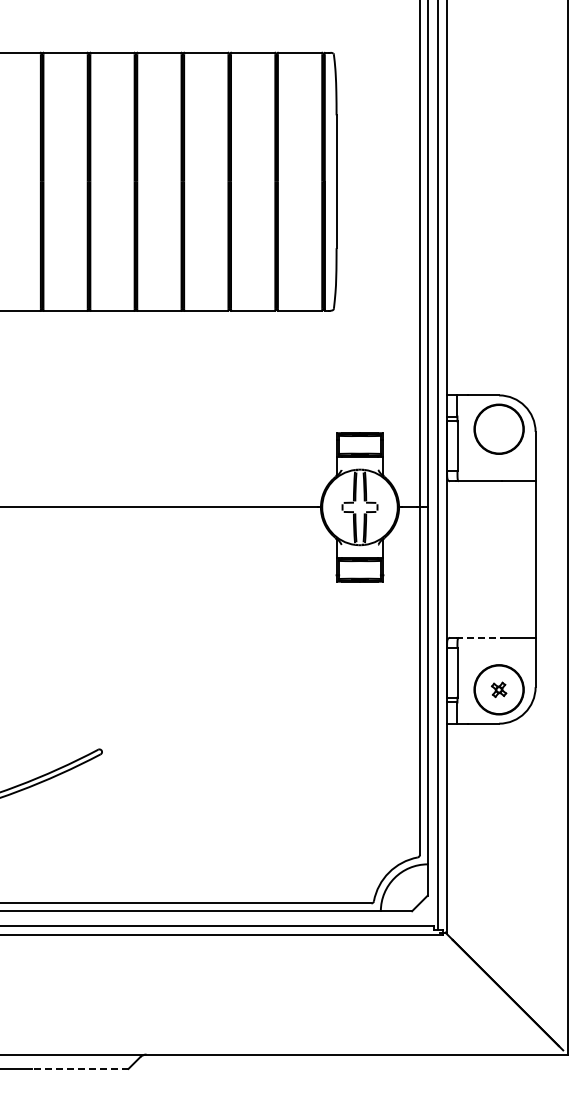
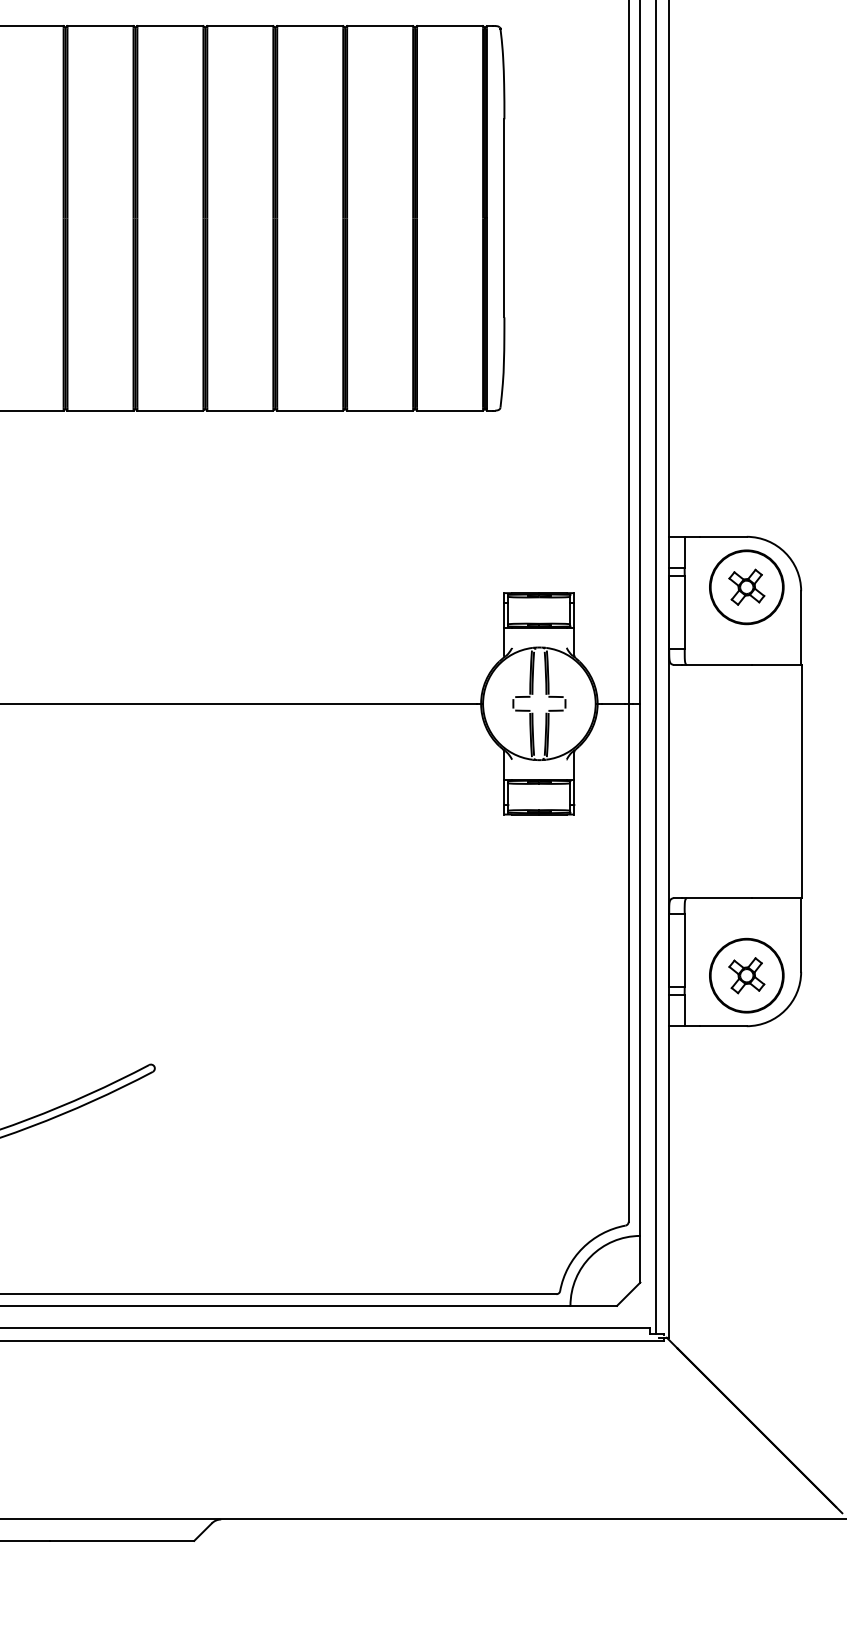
part: (498, 429) -> (745, 587), added
line: (479, 637) -> (717, 897), dashed -> solid
part: (498, 689) -> (745, 975), size x1.67
line: (79, 1068) -> (121, 1540), dashed -> solid

